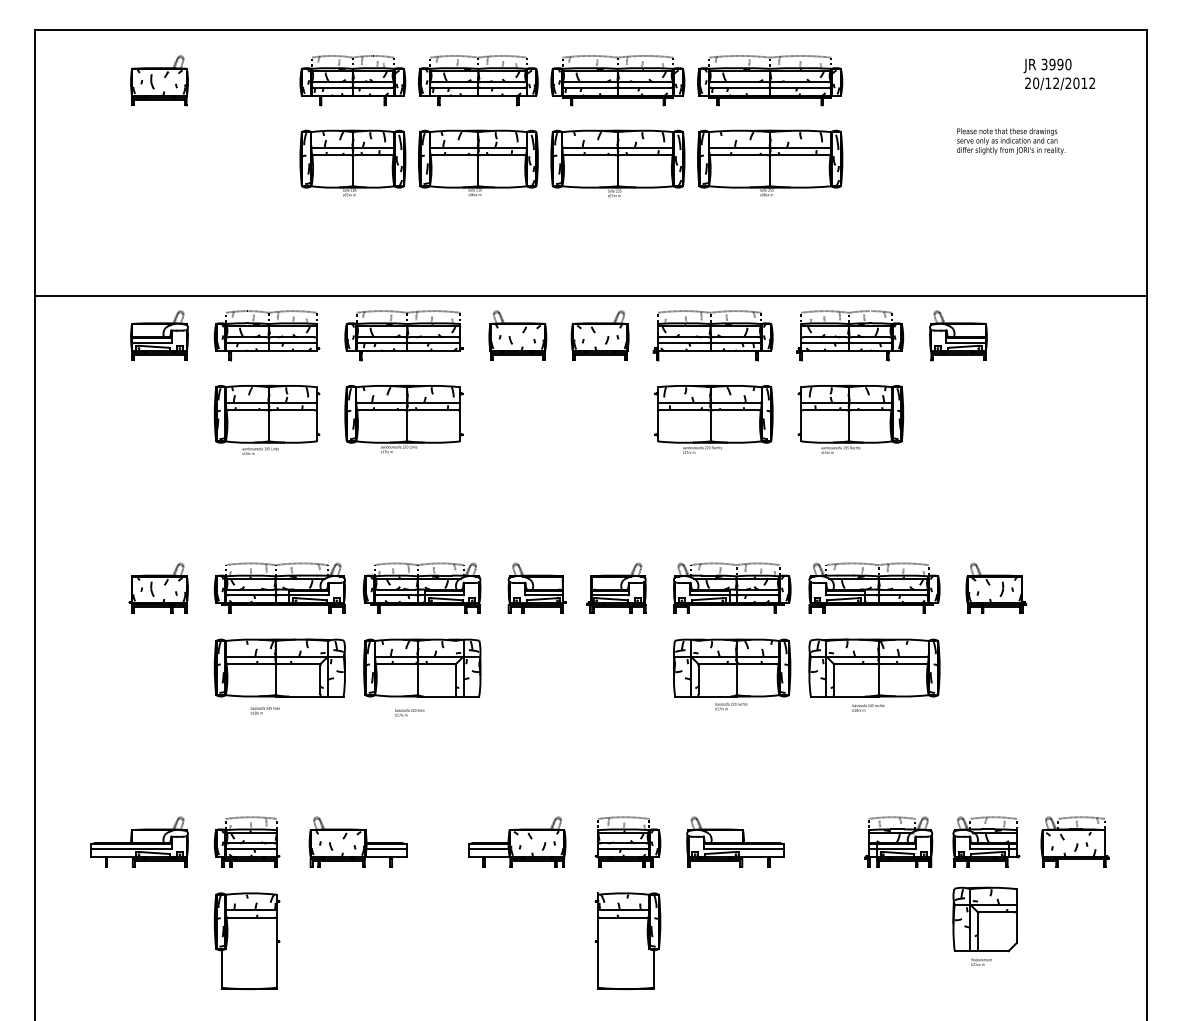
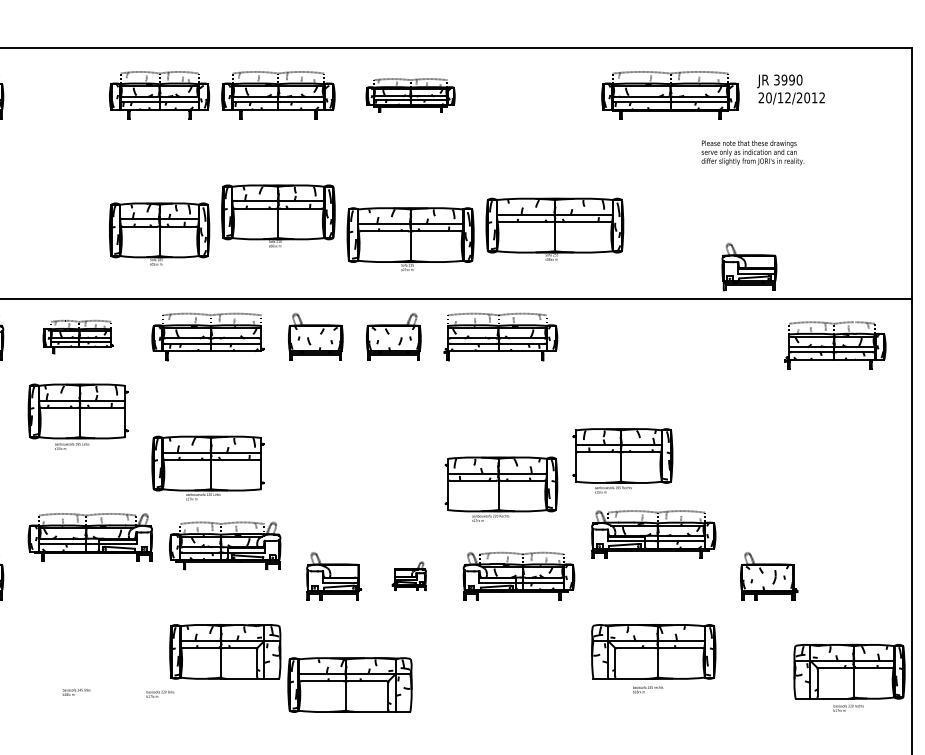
text: (1059, 74) -> (791, 89), moved
part: (617, 80) -> (410, 95), size x0.7
part: (770, 80) -> (670, 95), moved
text: (1011, 141) -> (753, 152), moved
part: (352, 162) -> (159, 233), moved
part: (478, 162) -> (278, 215), moved
part: (770, 162) -> (555, 228), moved
part: (617, 163) -> (410, 239), moved
part: (266, 335) -> (77, 336), size x0.7
part: (850, 335) -> (835, 345), moved
part: (958, 335) -> (749, 266), moved
part: (403, 418) -> (207, 467), moved
part: (713, 418) -> (501, 488), moved
part: (850, 418) -> (622, 459), moved
part: (279, 587) -> (89, 536), moved
part: (421, 587) -> (224, 545), moved
part: (616, 587) -> (409, 575), size x0.6
part: (874, 587) -> (653, 533), moved
part: (279, 667) -> (349, 684), moved
part: (732, 674) -> (849, 677), moved
text: (409, 712) -> (160, 694), moved

